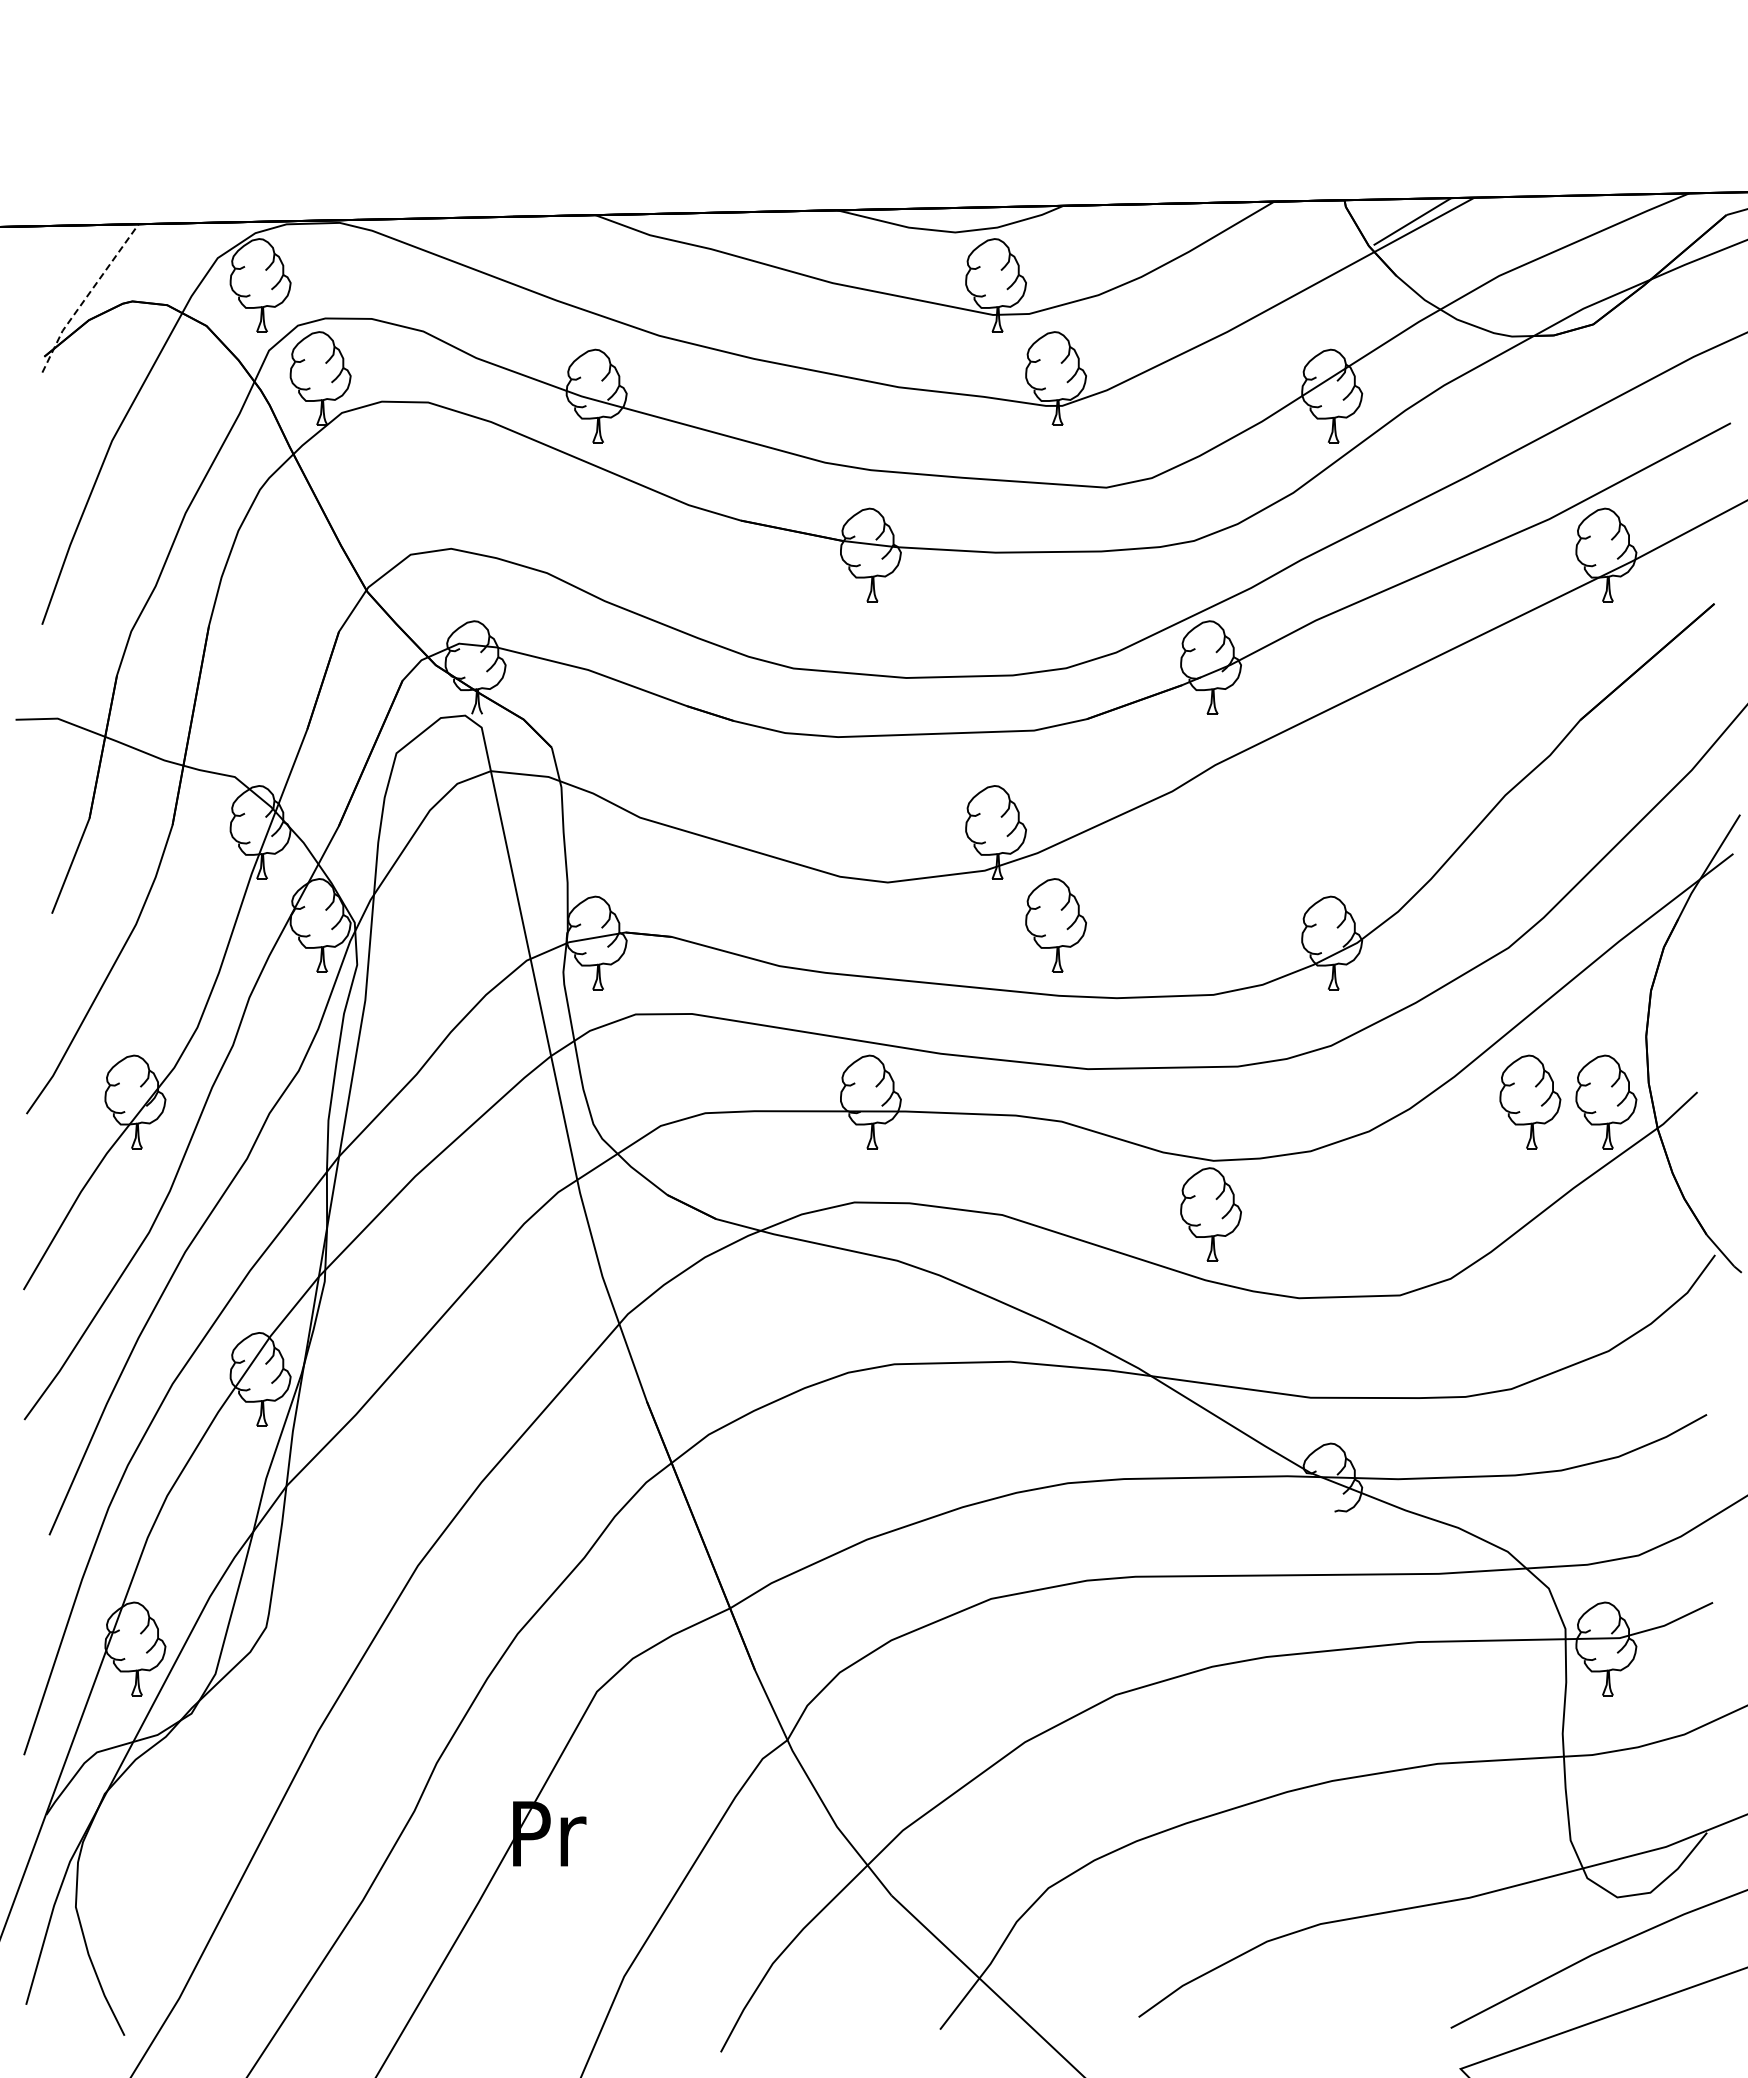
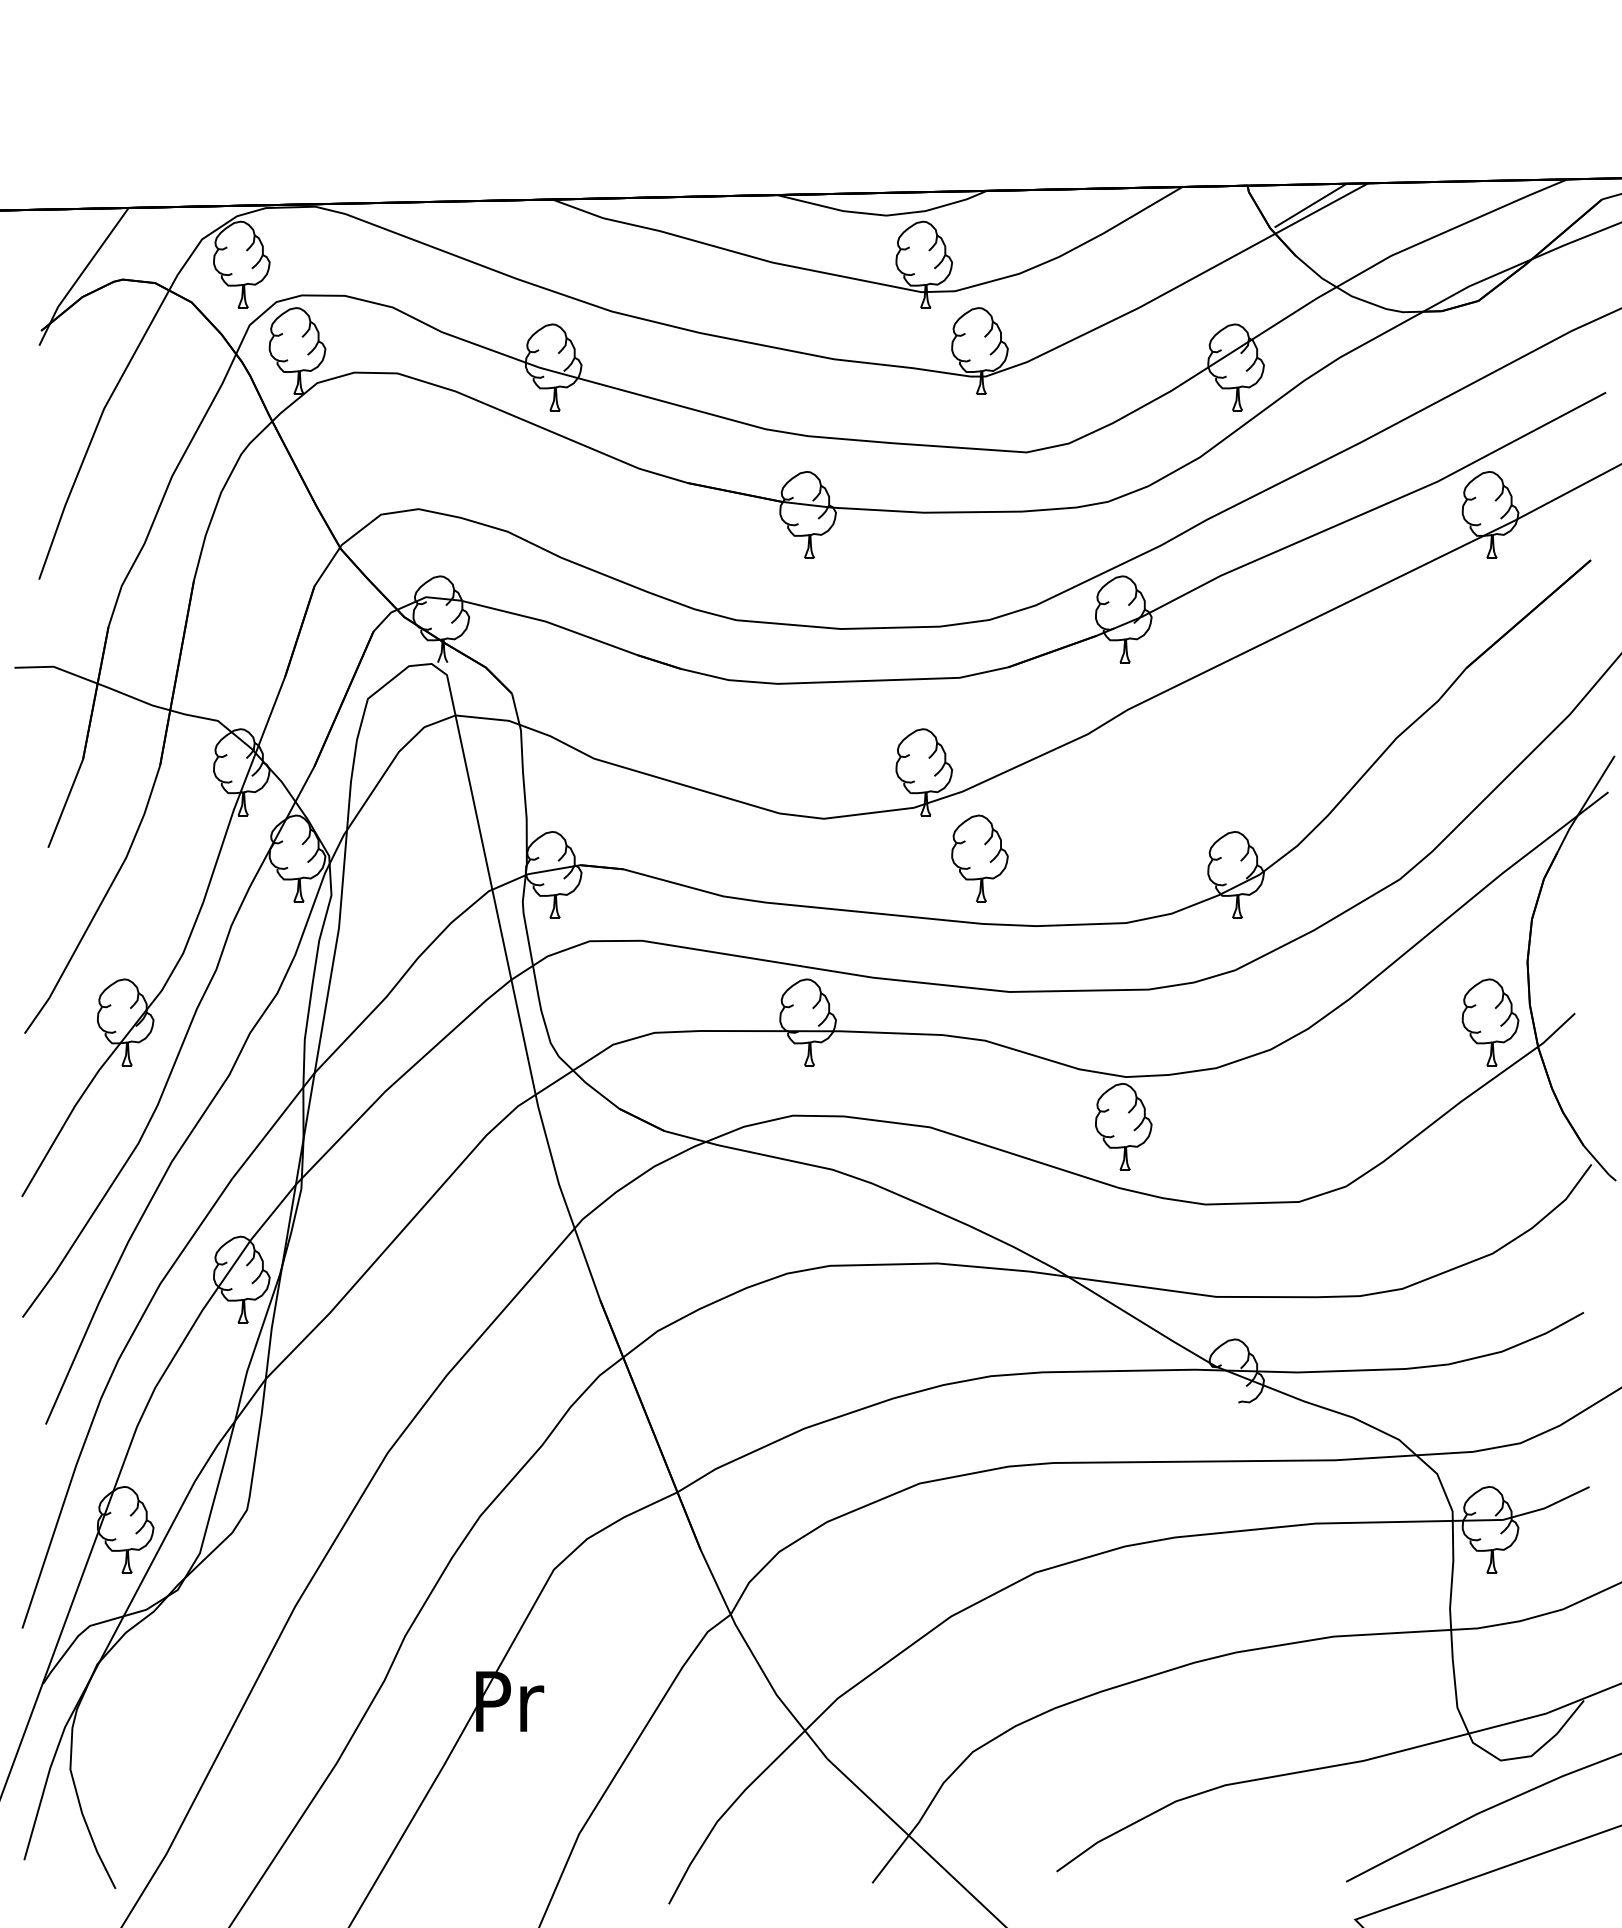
line: (87, 296) -> (81, 275), dashed -> solid
part: (1530, 1101) -> (1420, 1021), removed

